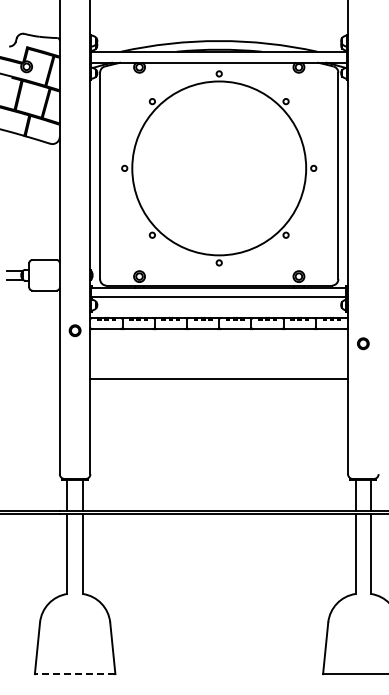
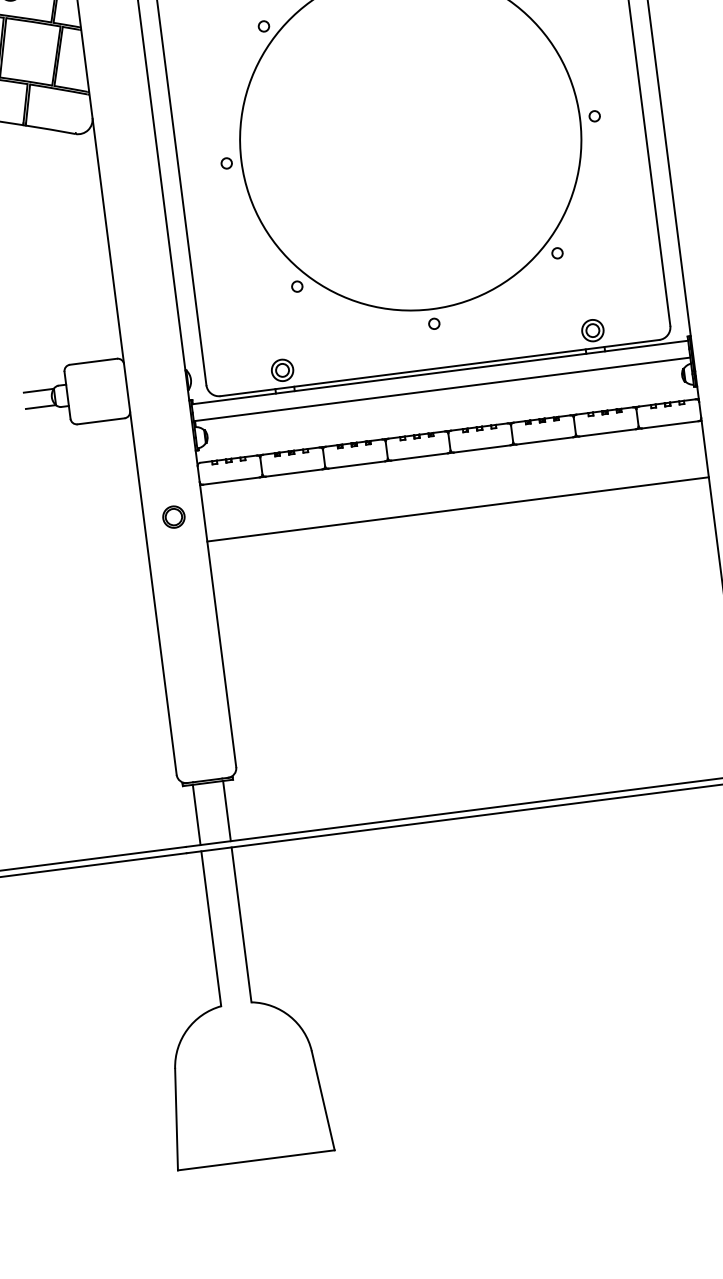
part: (74, 330) -> (172, 516), moved
line: (219, 379) -> (458, 509), moved
line: (74, 674) -> (255, 1161), dashed -> solid

